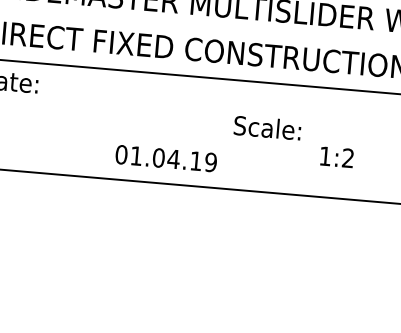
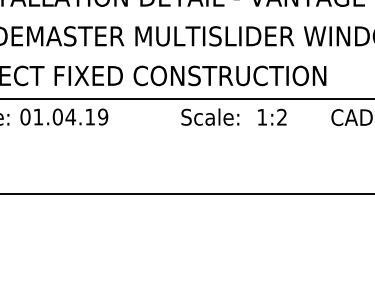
text: (267, 127) -> (210, 116), moved
text: (337, 156) -> (272, 116), moved
text: (166, 158) -> (64, 116), moved

